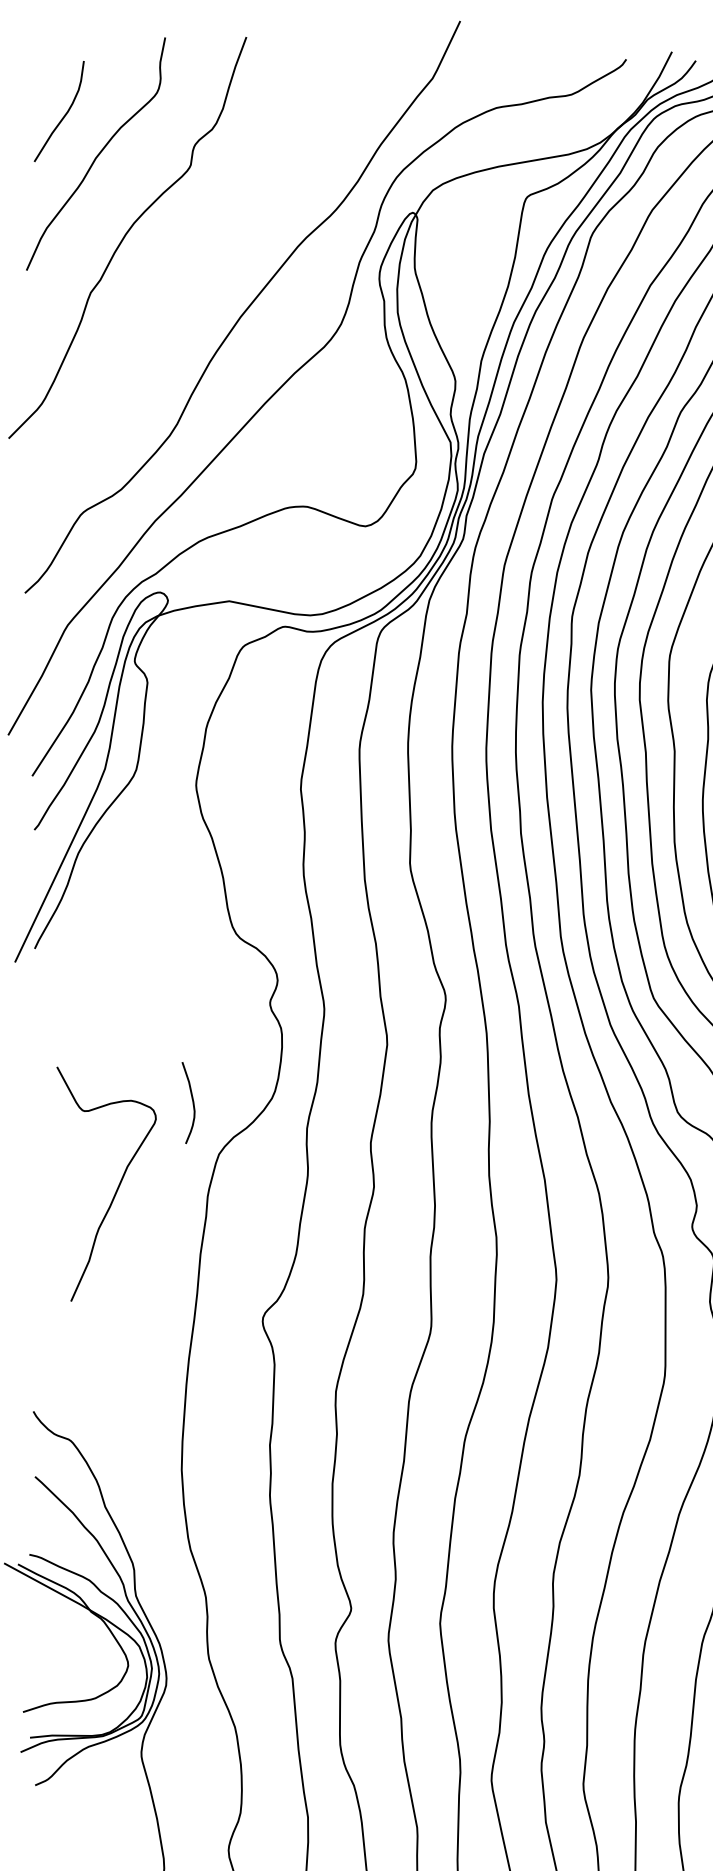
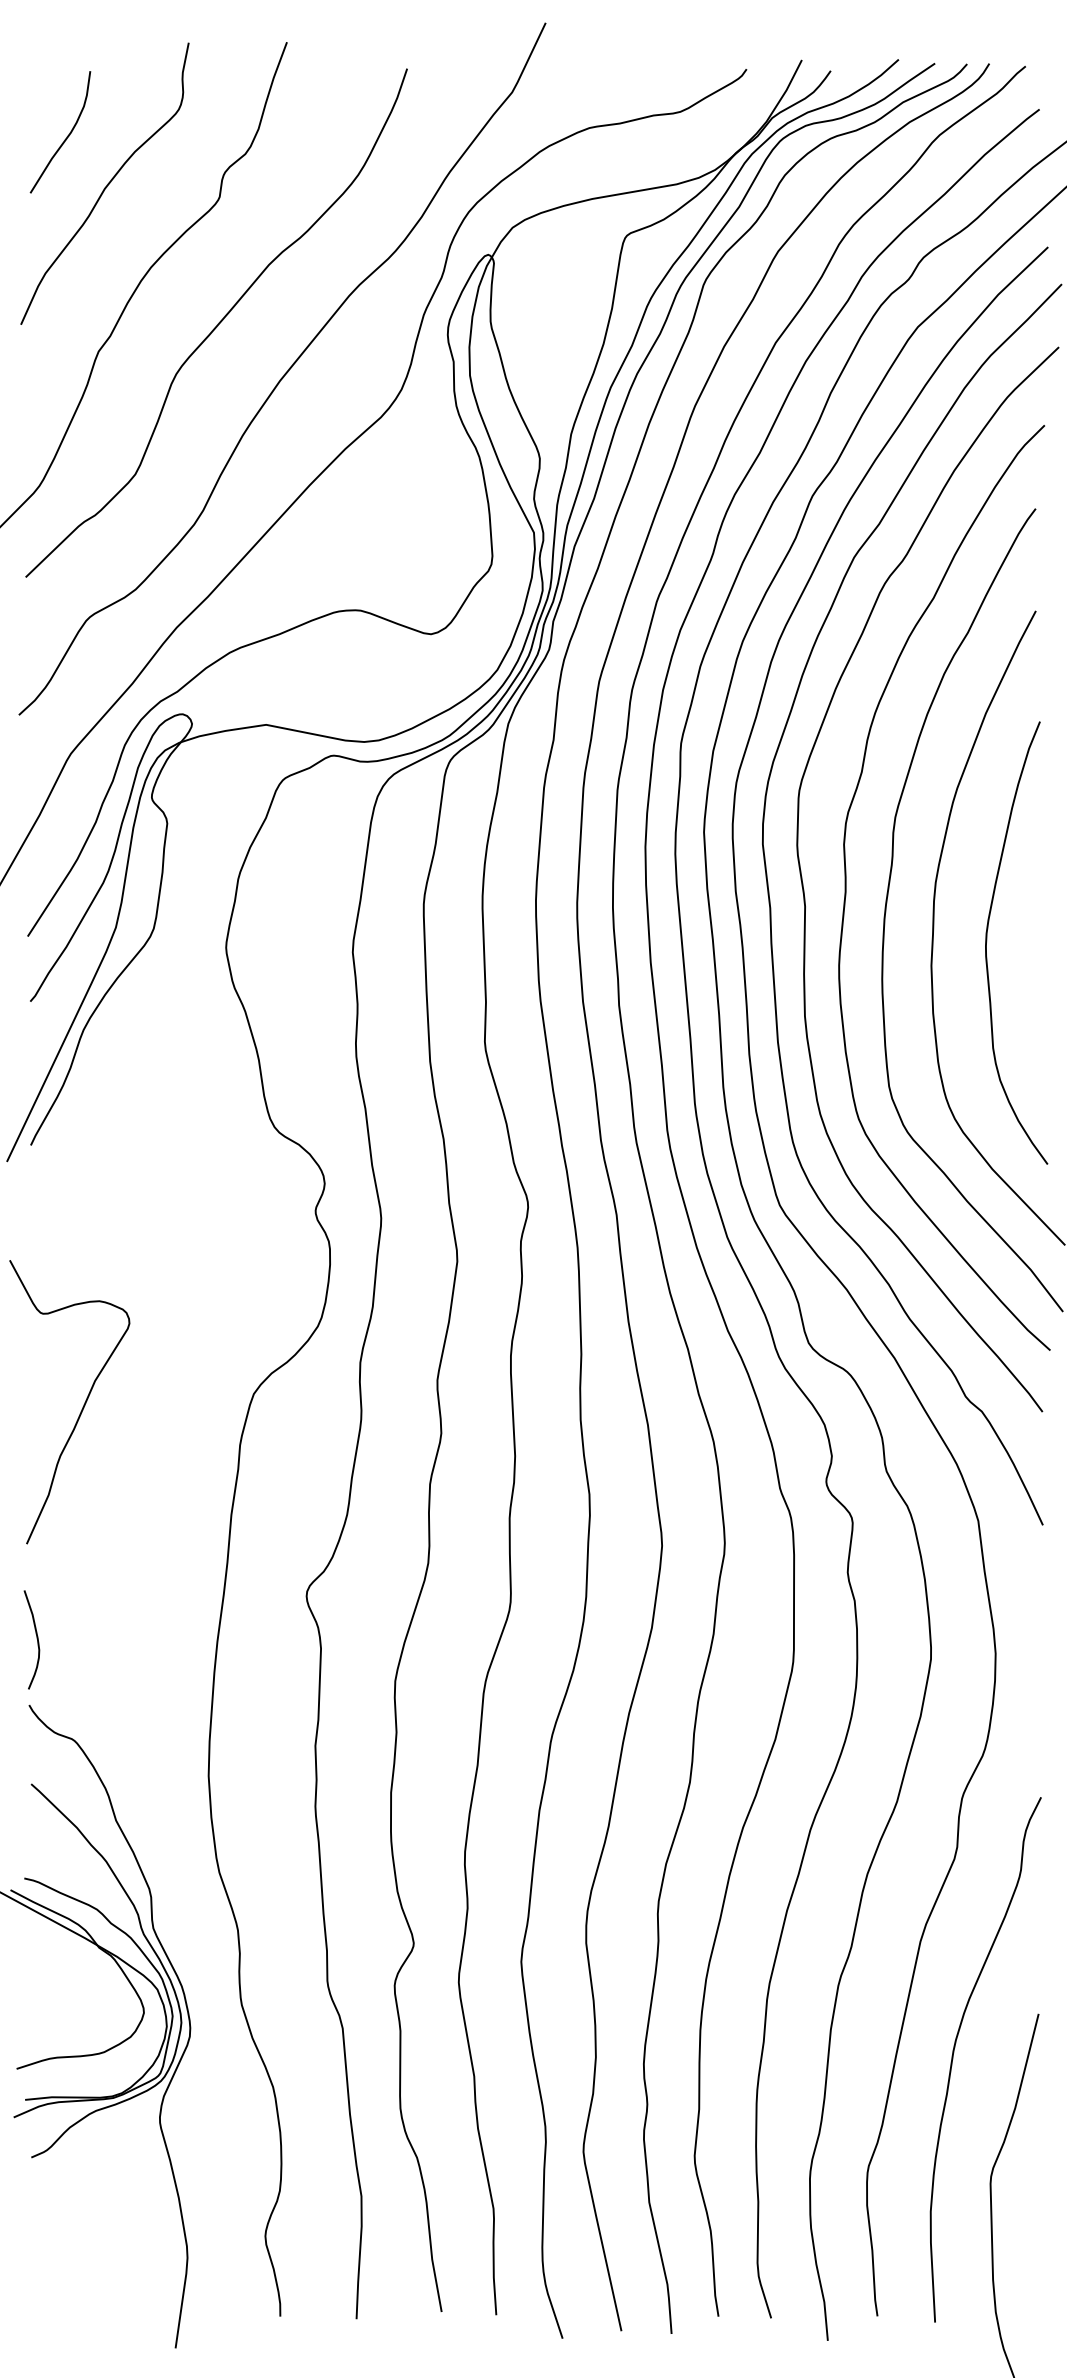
curve: (189, 268) -> (218, 322), added
curve: (192, 1101) -> (36, 1638), moved
curve: (116, 1190) -> (81, 1409), moved

